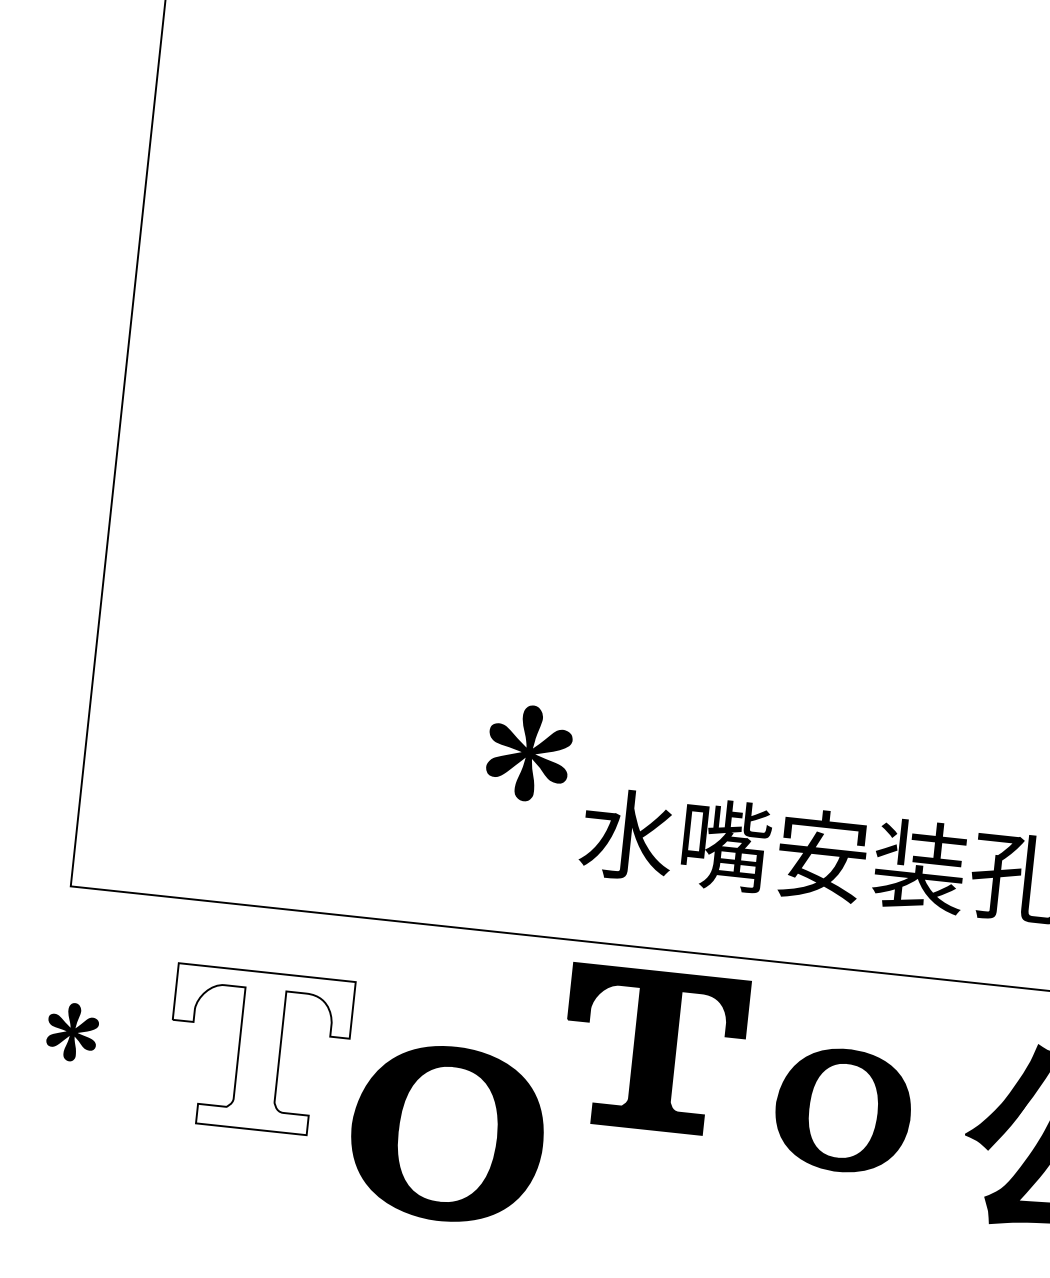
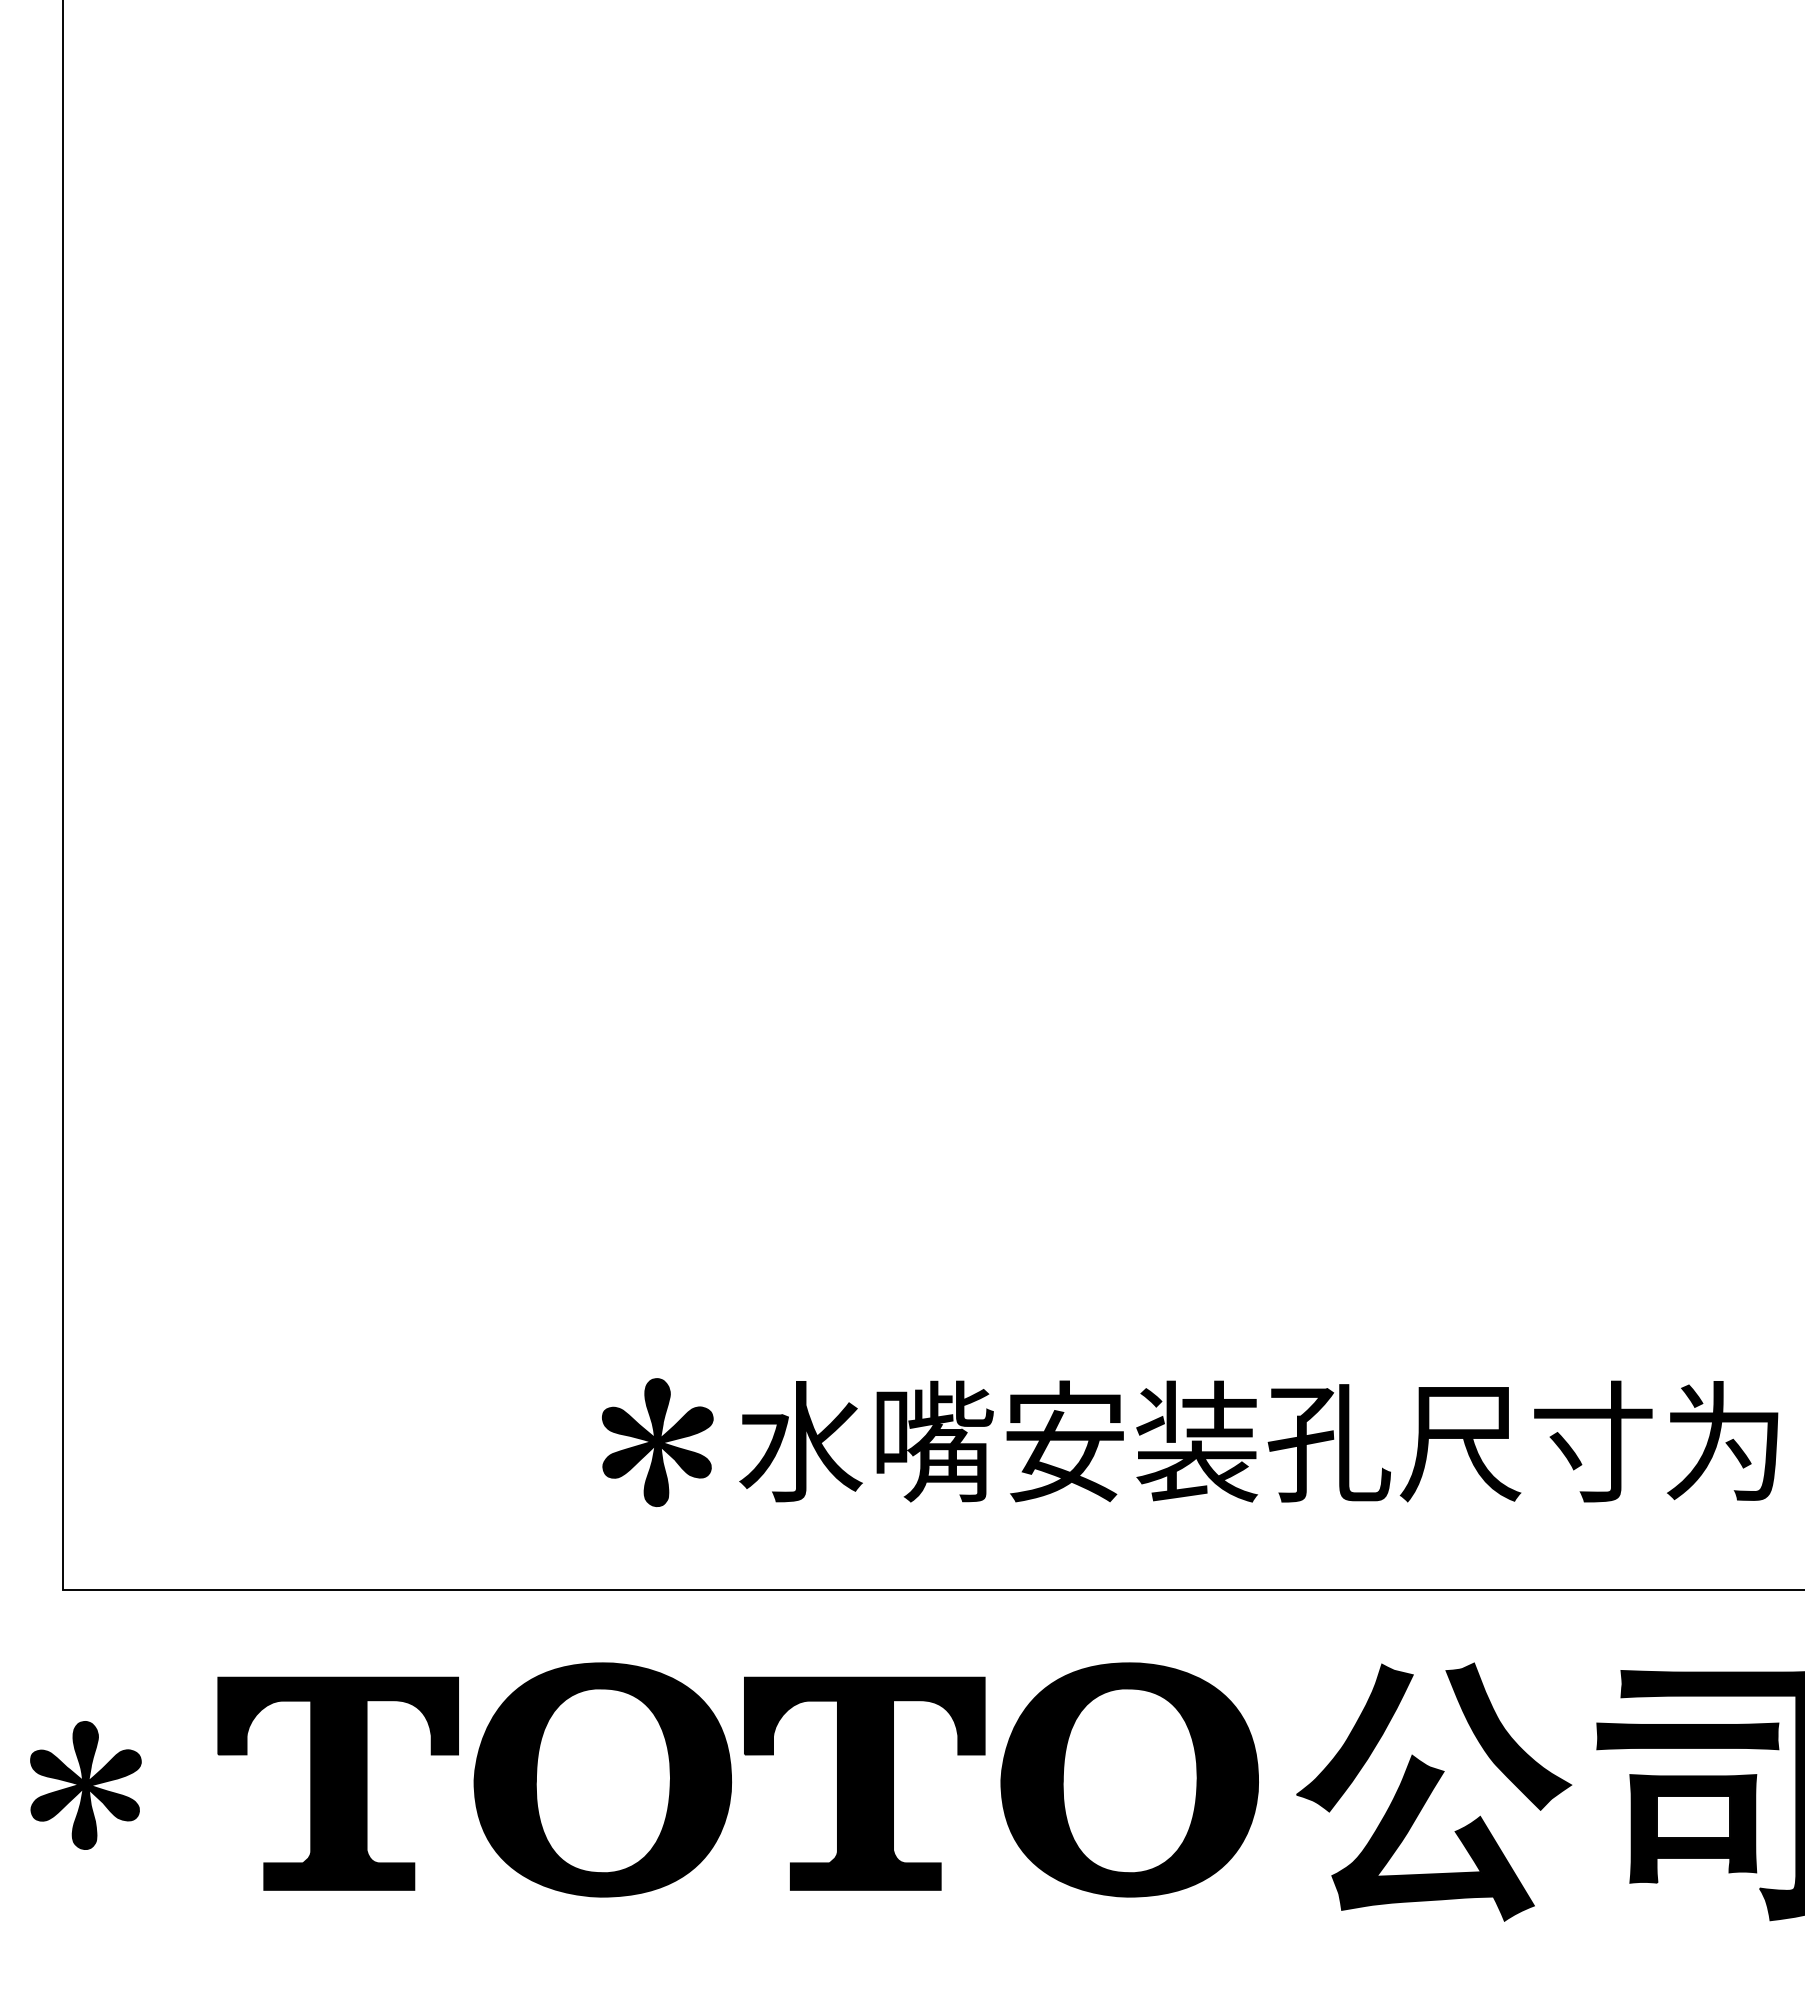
part: (529, 753) -> (657, 1442), moved
part: (72, 1032) -> (85, 1785), size x1.67
fill: (259, 1050) -> (338, 1783), added
part: (654, 1050) -> (864, 1783), moved
part: (843, 1110) -> (1129, 1779), size x1.43
part: (447, 1133) -> (602, 1779), moved

